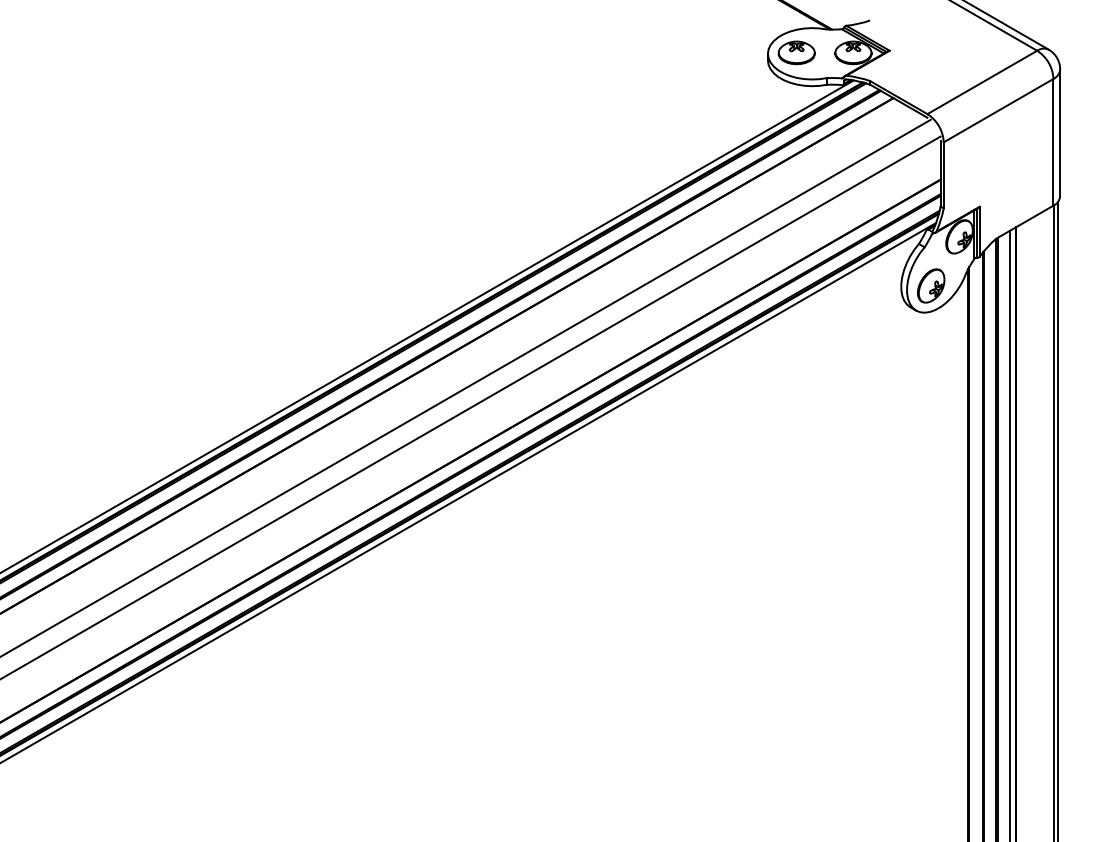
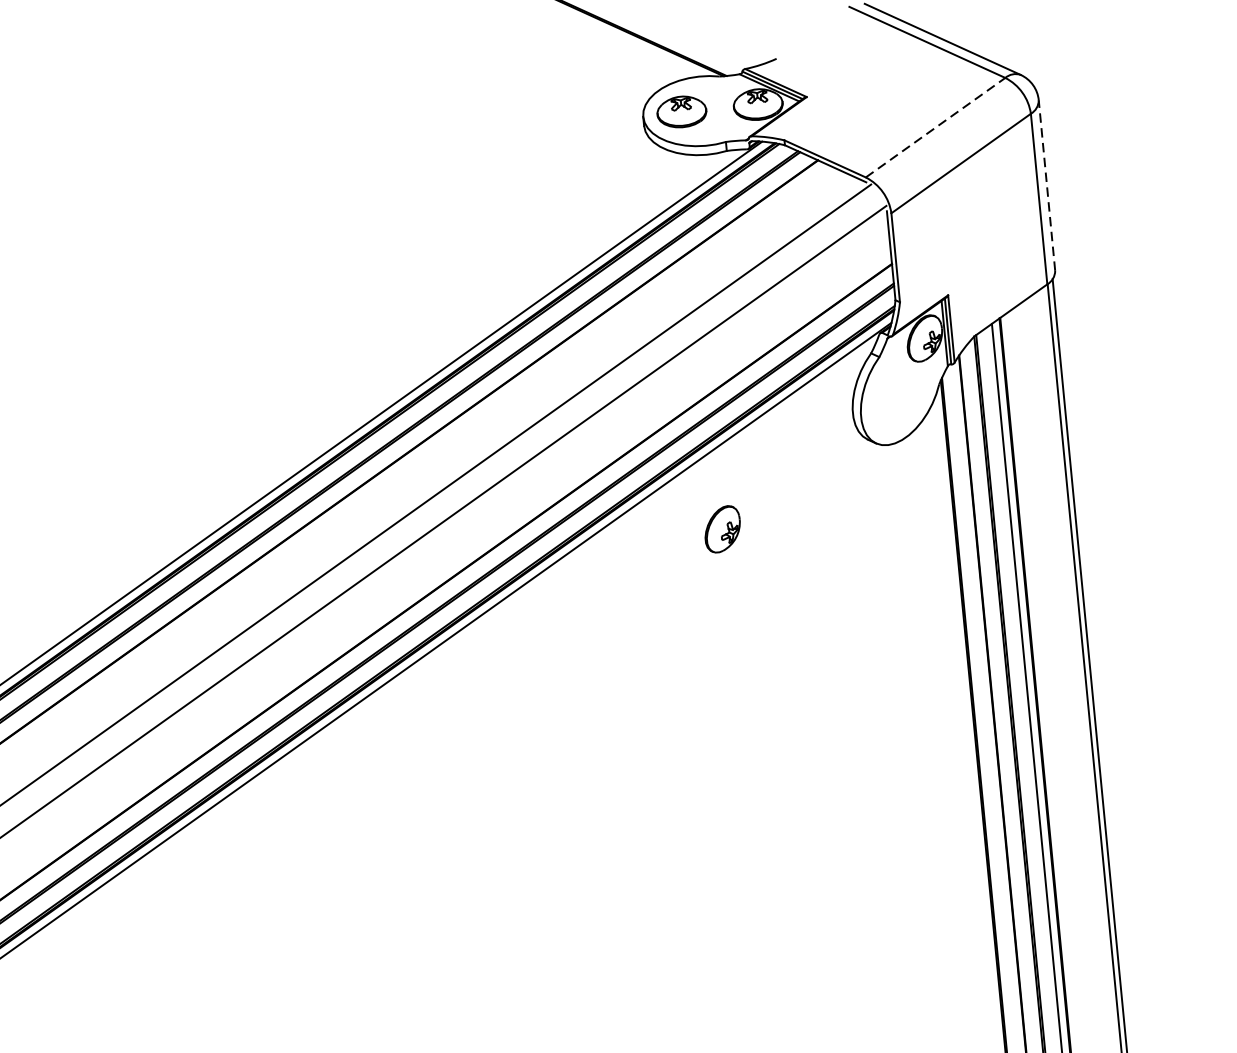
line: (982, 82) -> (935, 127), solid -> dashed
line: (1060, 132) -> (1047, 184), solid -> dashed
part: (931, 285) -> (723, 528), moved

